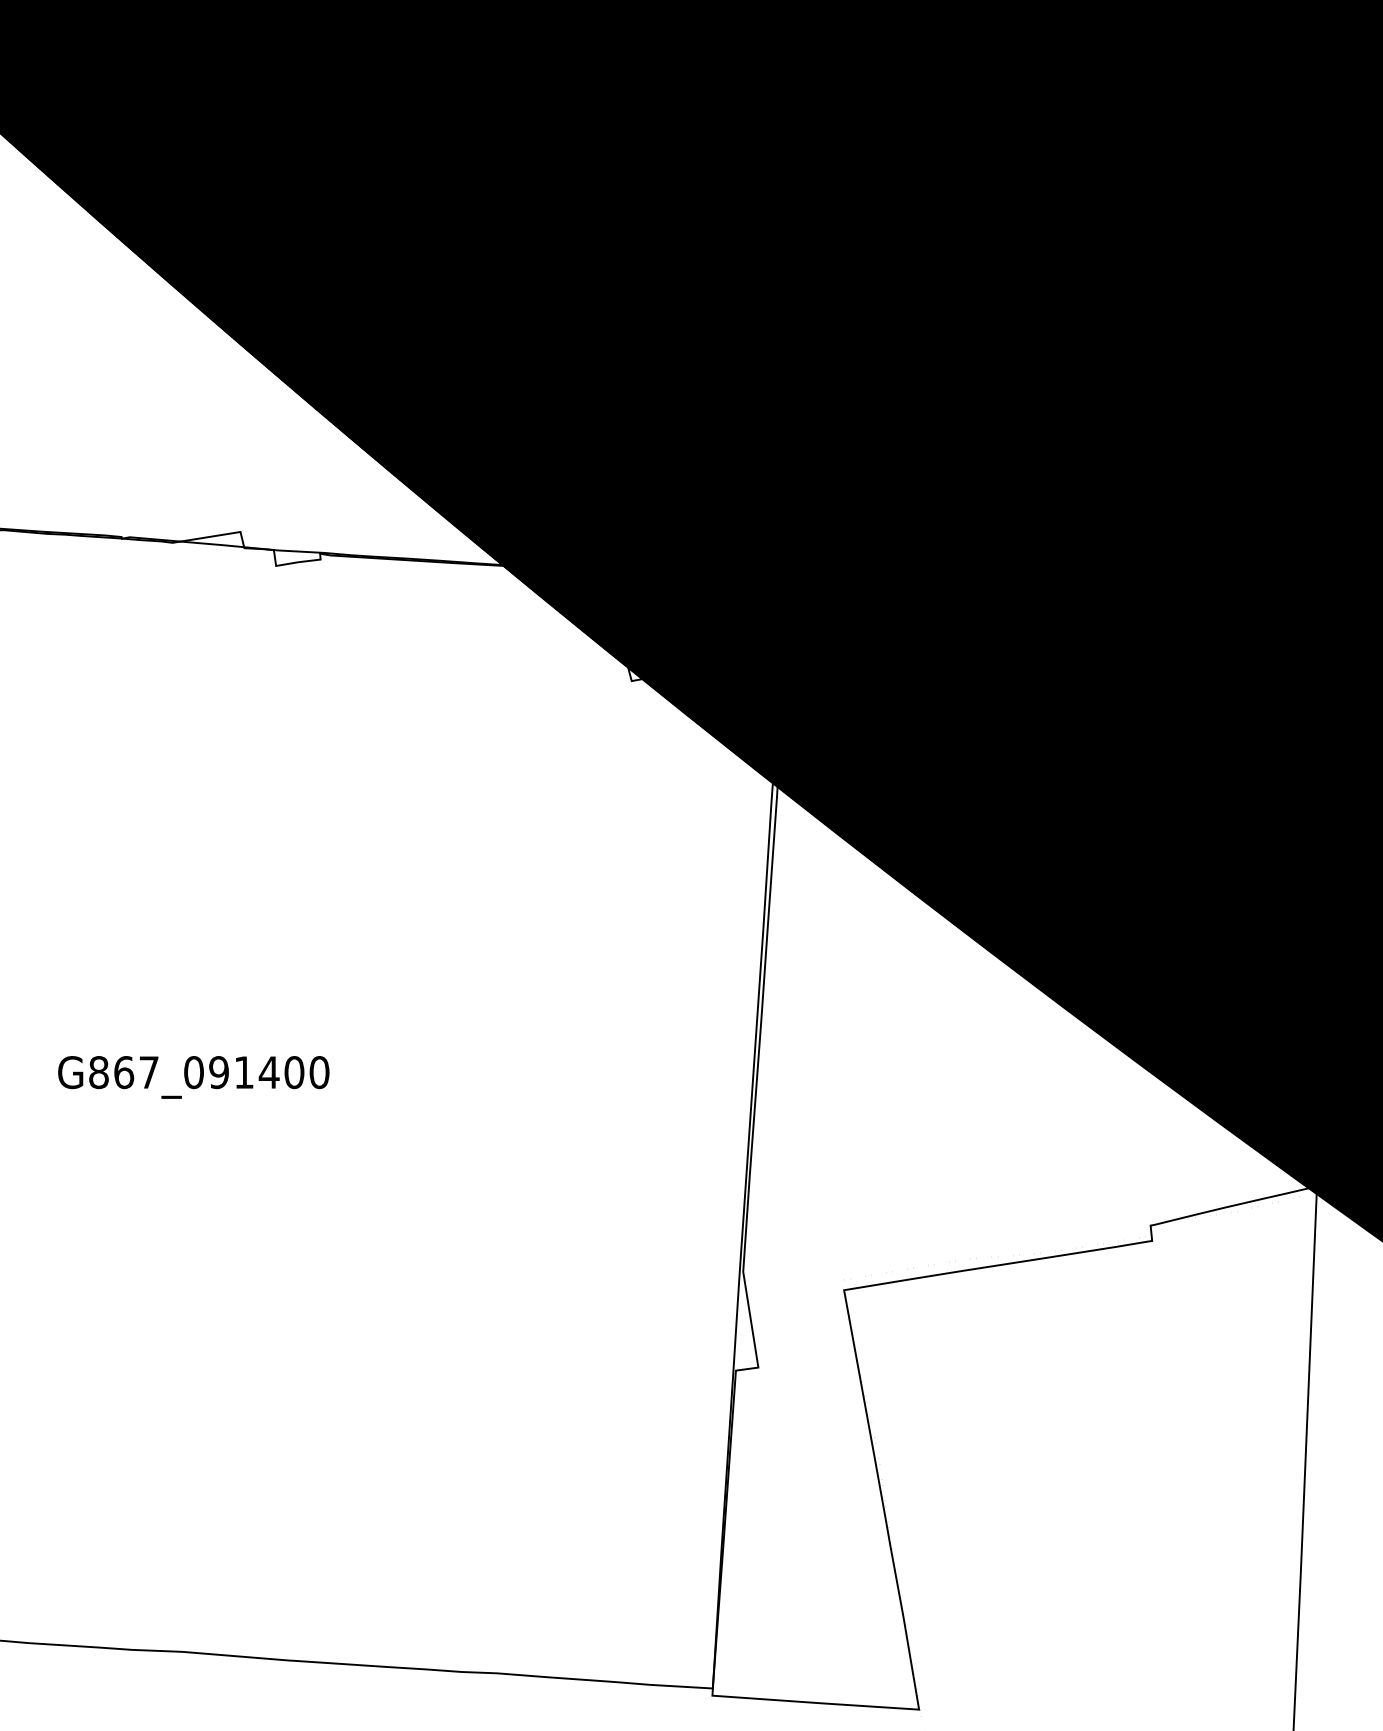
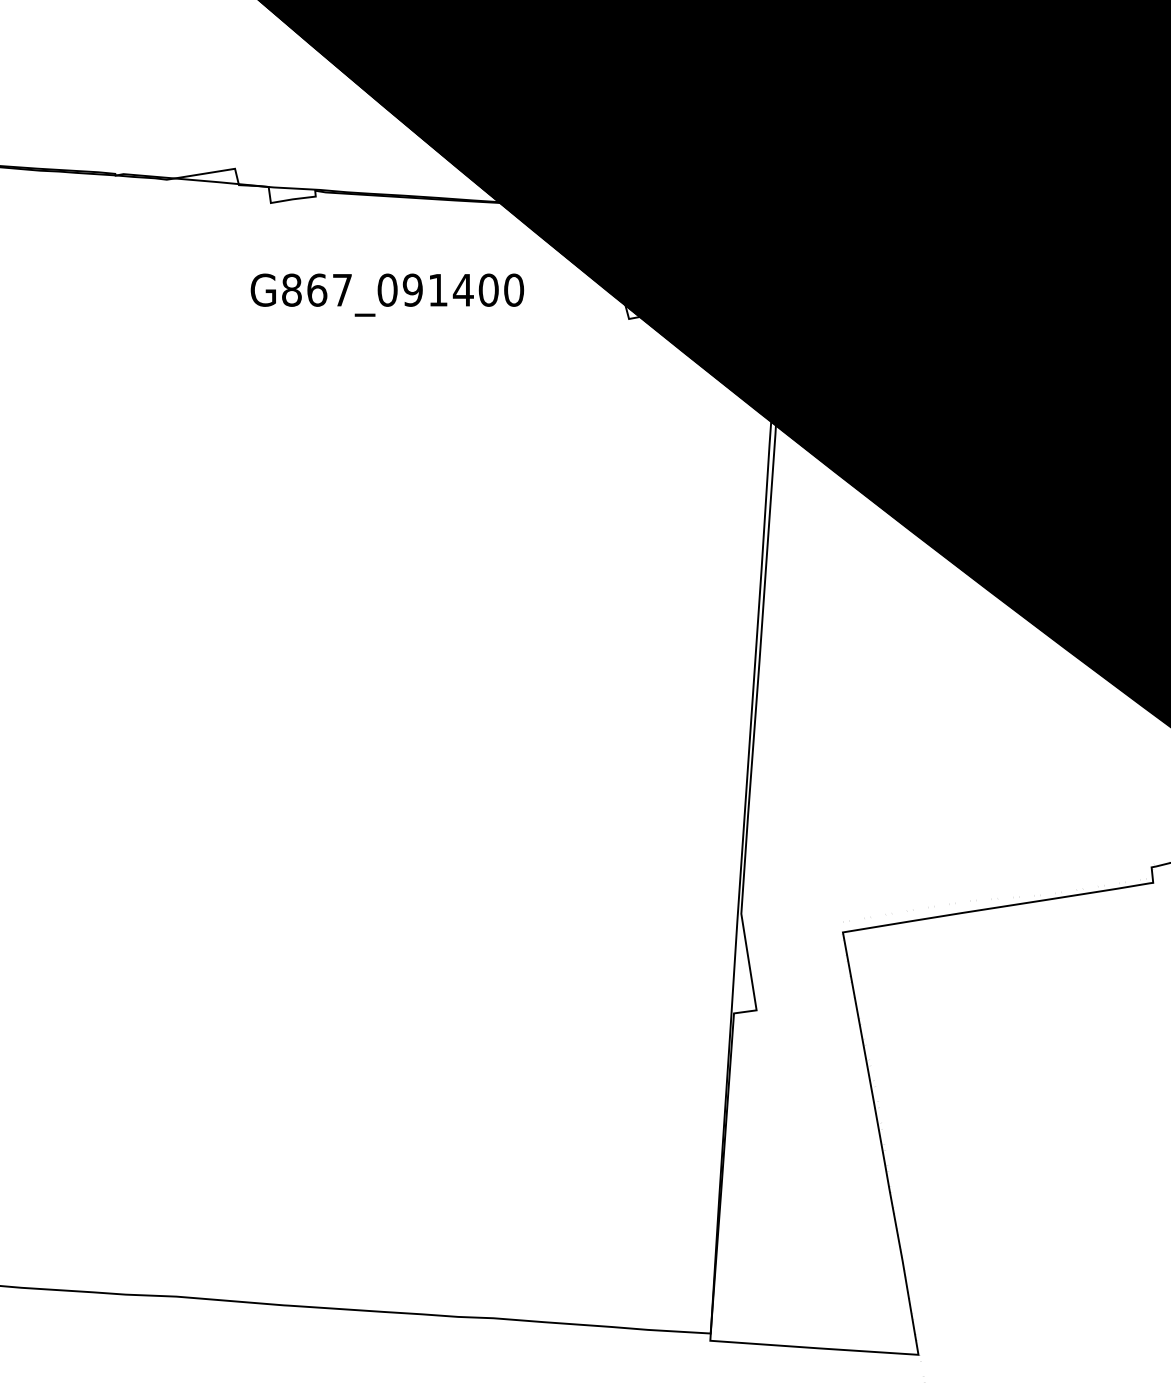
text: (193, 1077) -> (387, 295), moved

